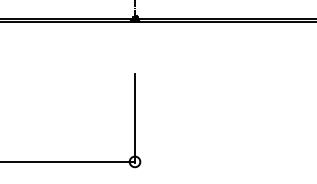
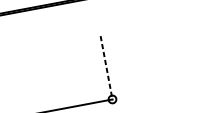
line: (135, 119) -> (107, 68), solid -> dashed

